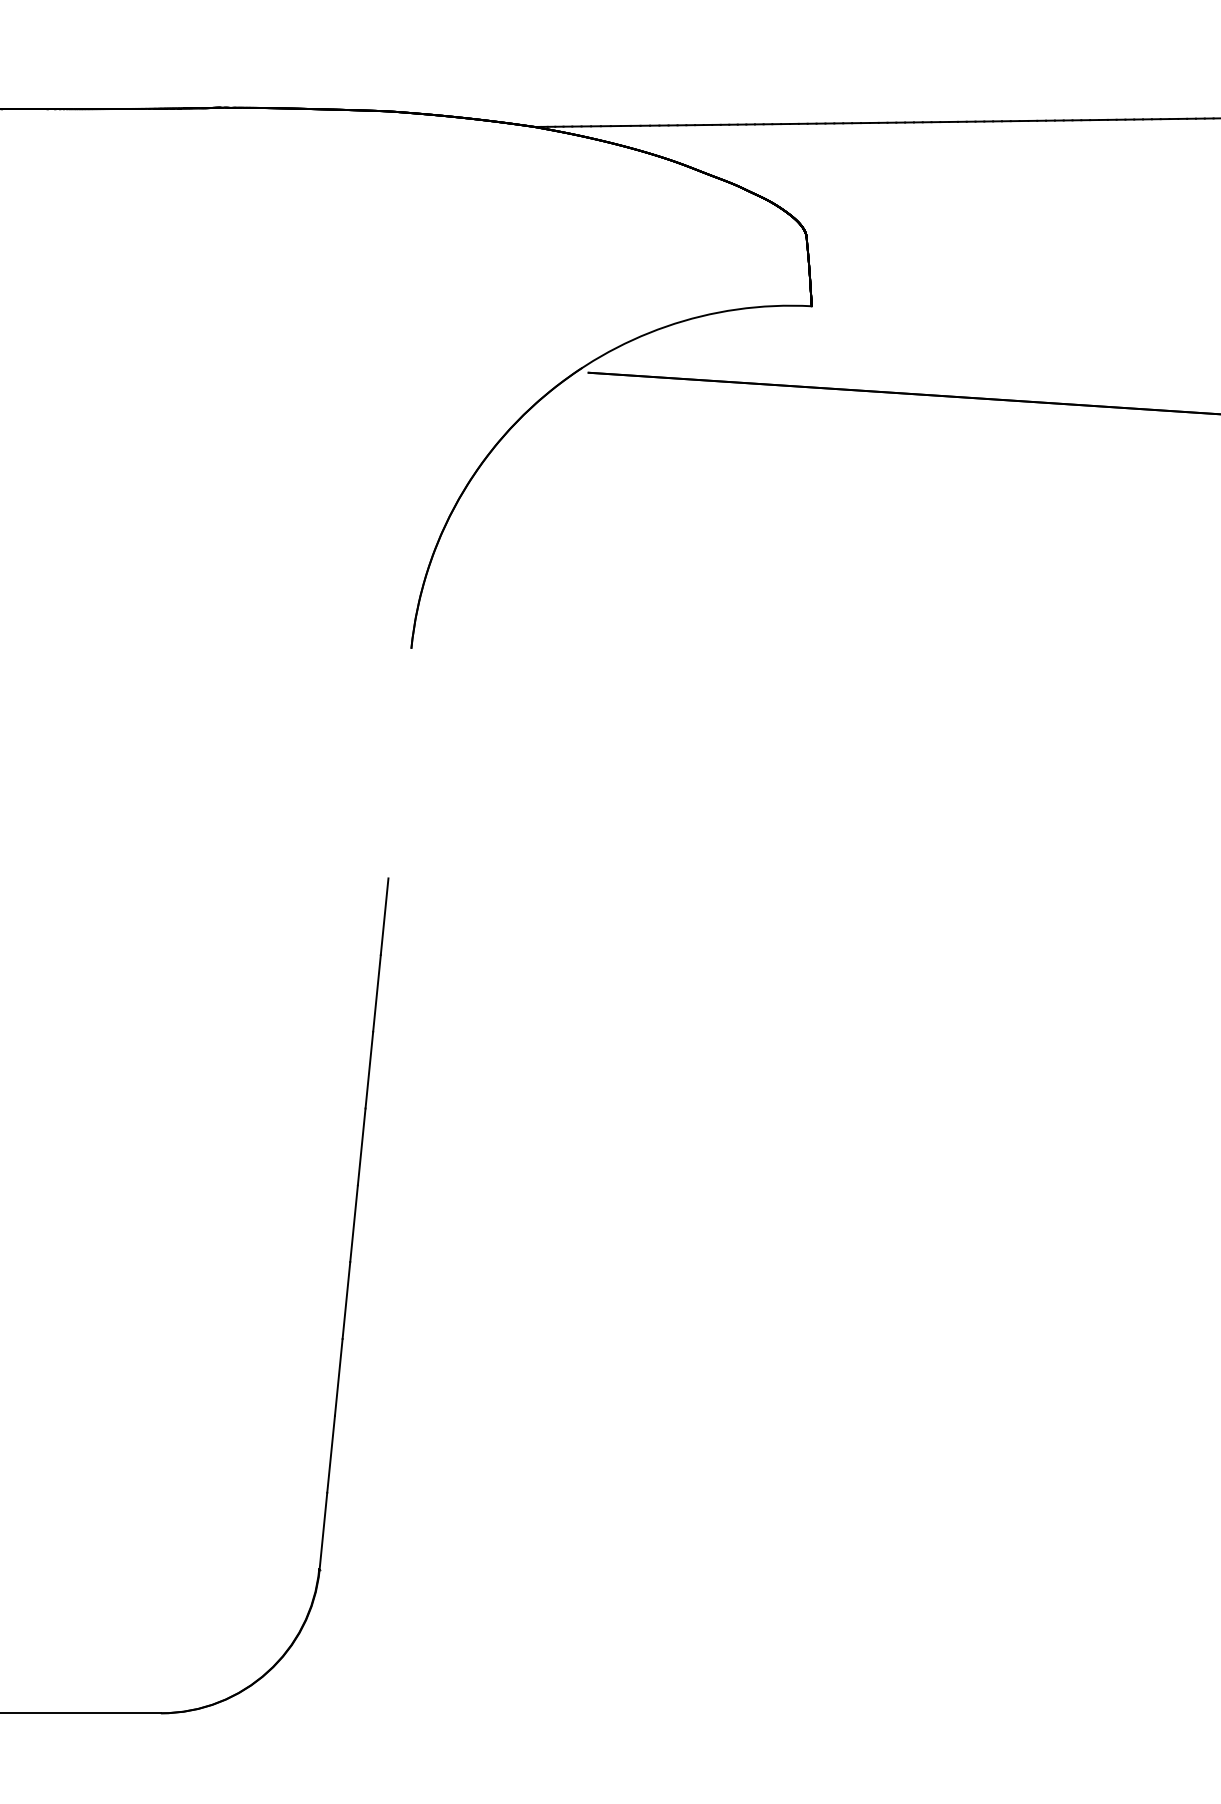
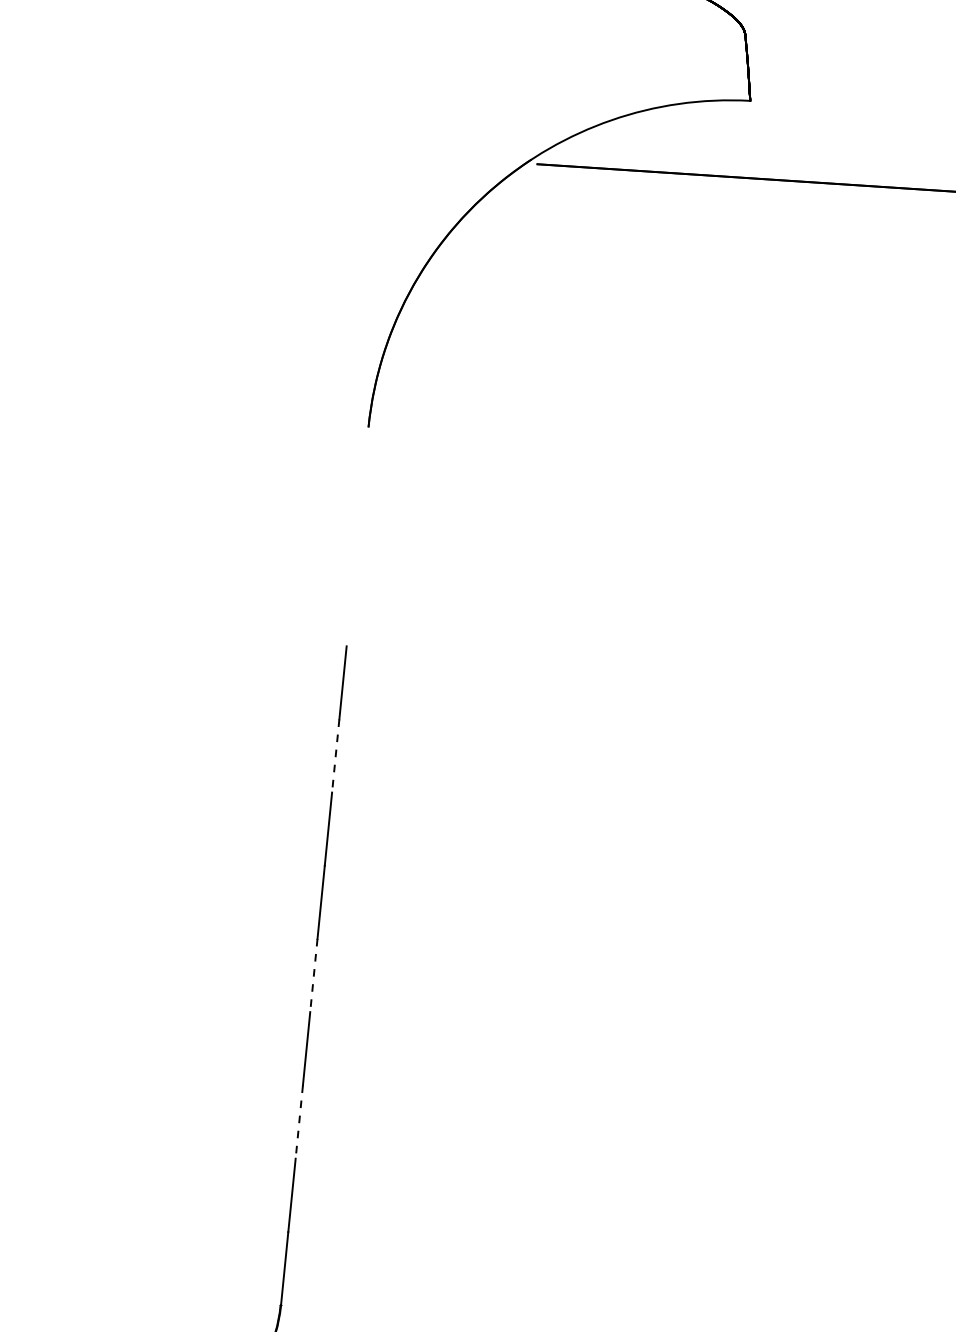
line: (377, 993) -> (336, 756), solid -> dashed
line: (354, 1223) -> (314, 975), solid -> dashed
line: (338, 1377) -> (299, 1122), solid -> dashed

